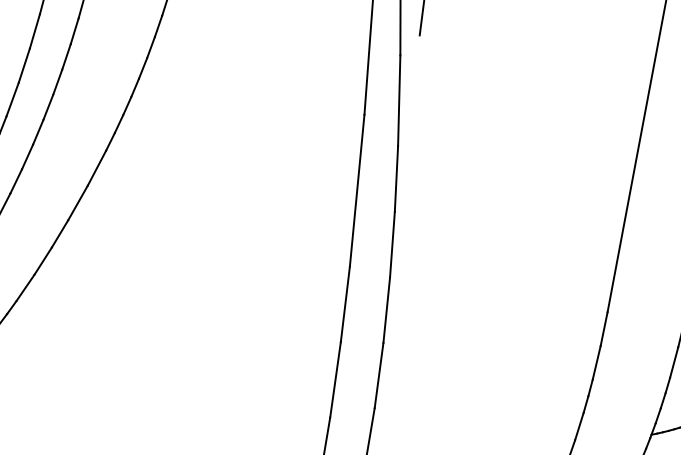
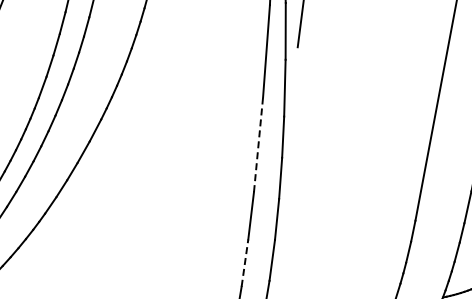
line: (357, 190) -> (258, 144), solid -> dashed
line: (334, 380) -> (244, 263), solid -> dashed

